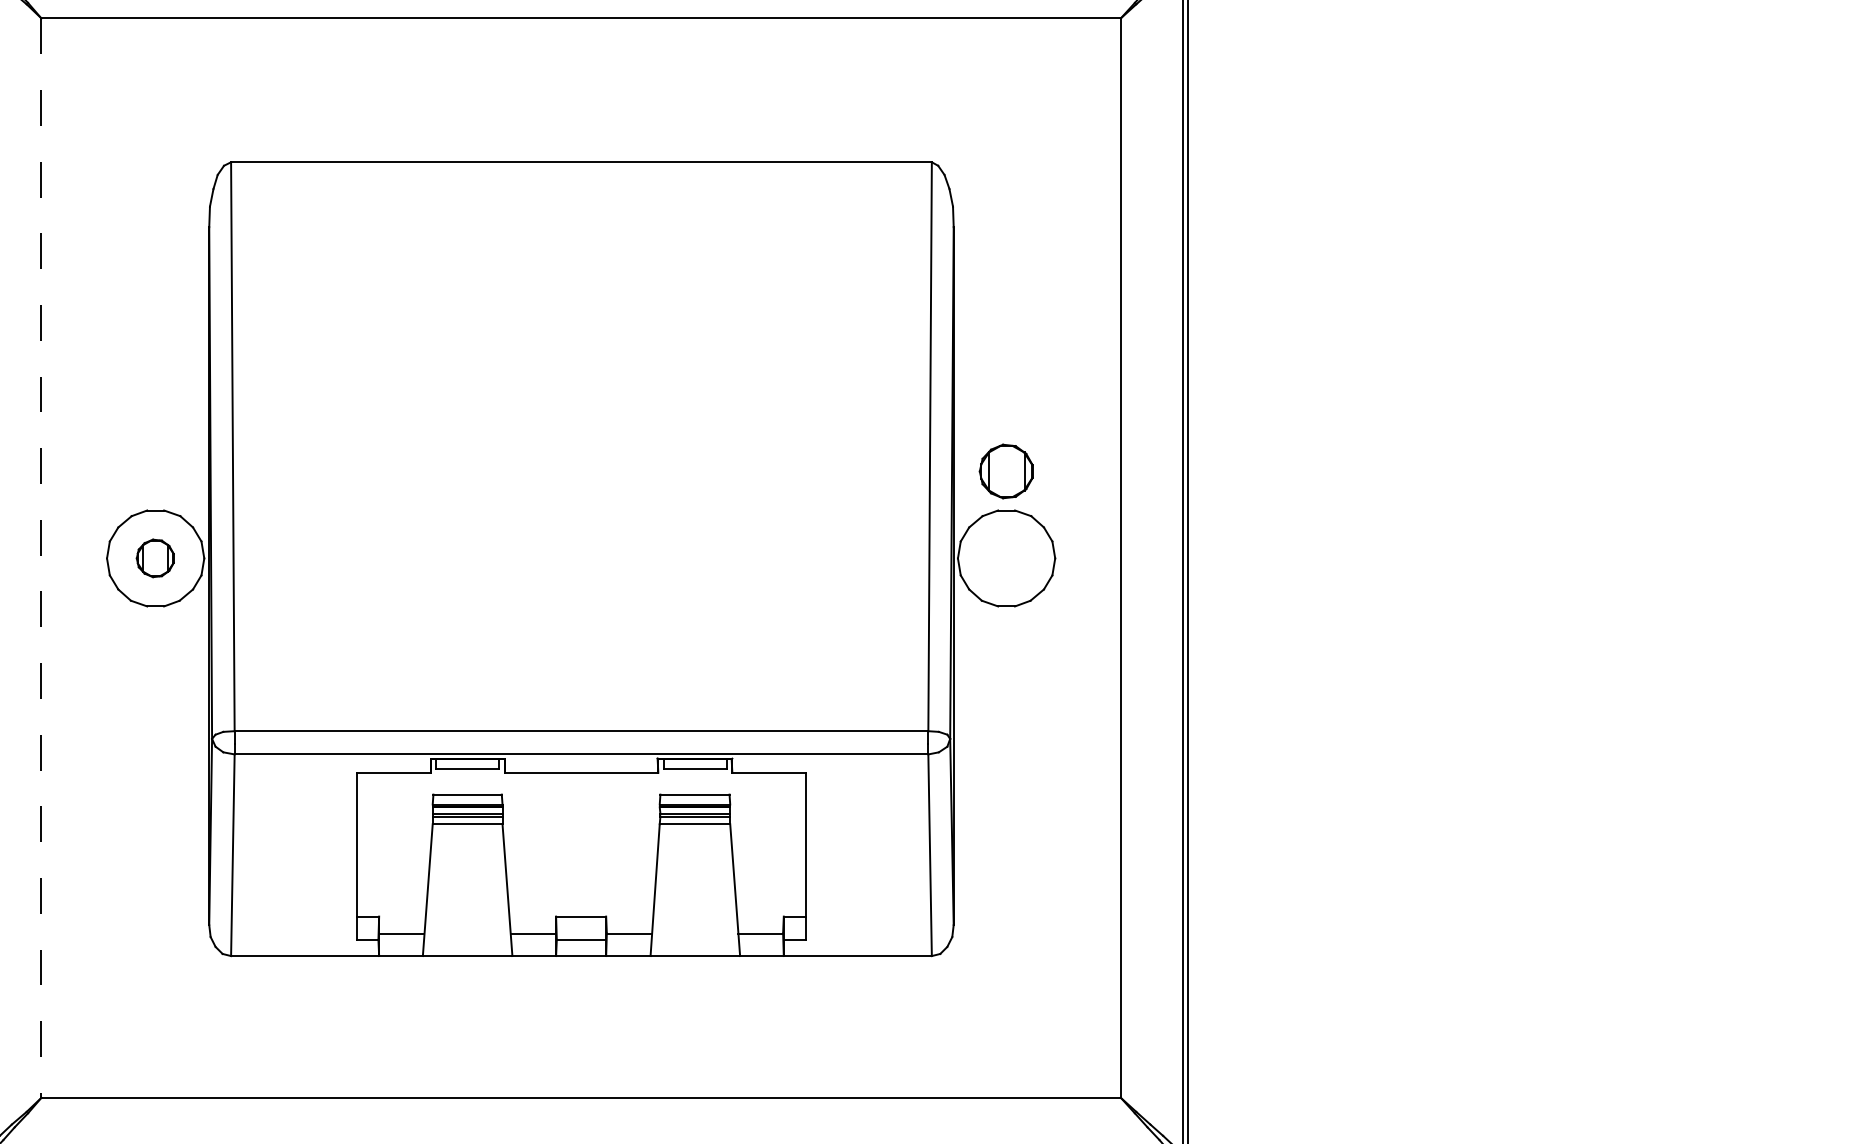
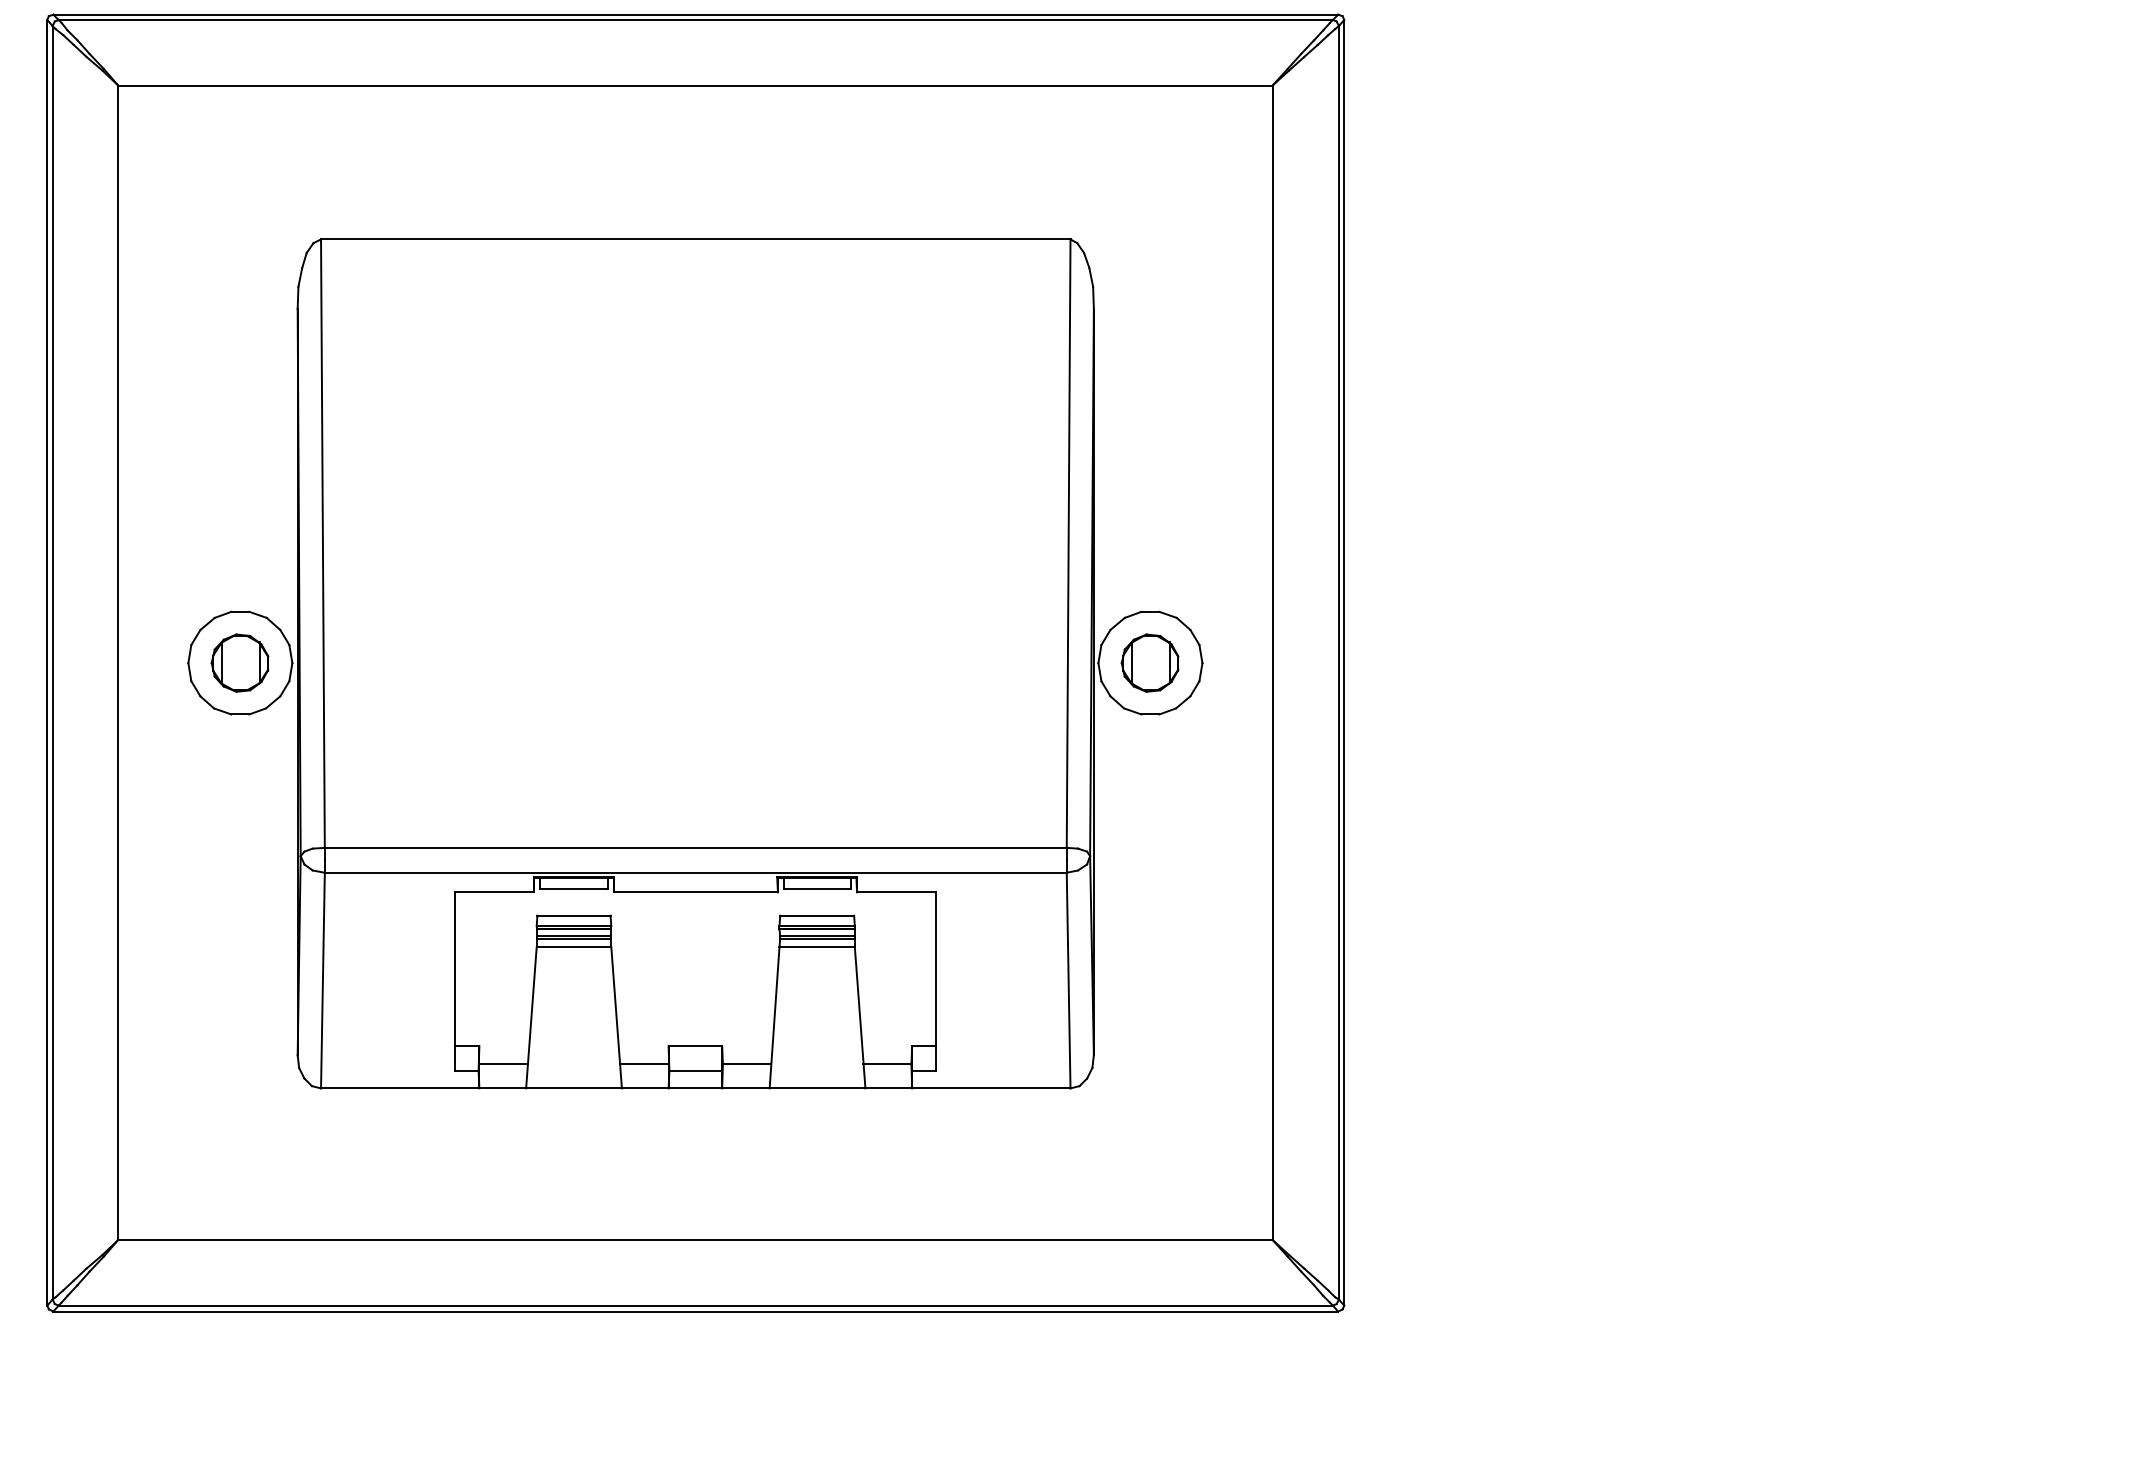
part: (1005, 470) -> (1149, 662), moved
part: (154, 557) -> (239, 662), size x1.43
line: (41, 558) -> (118, 663), dashed -> solid

